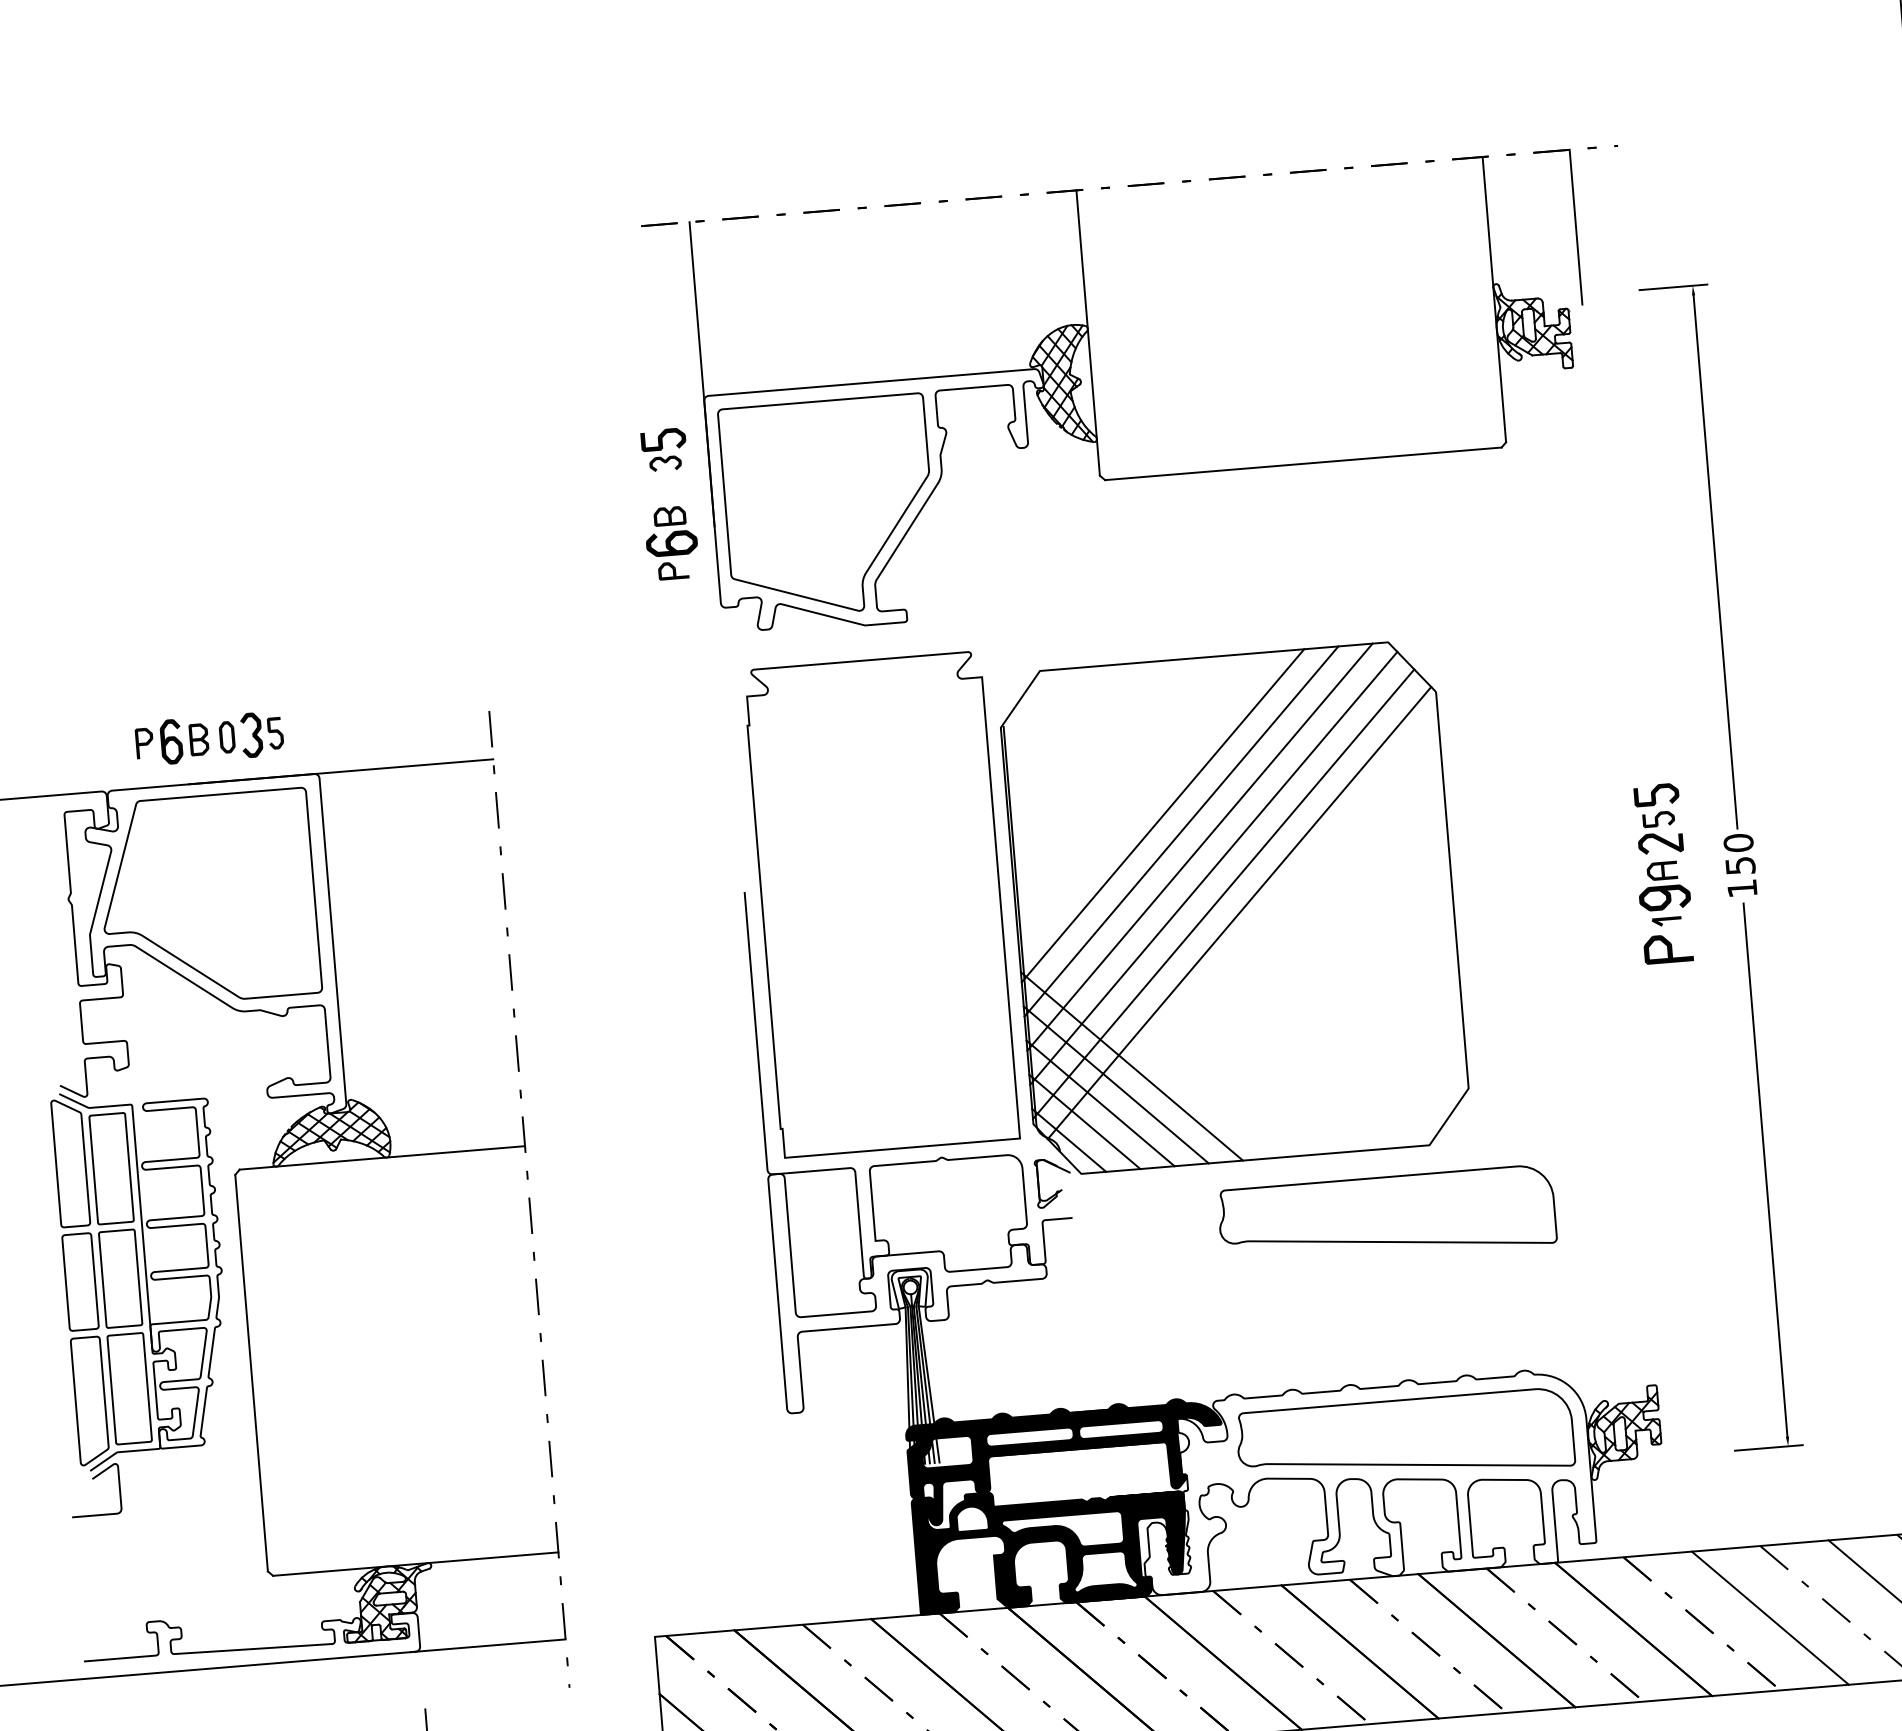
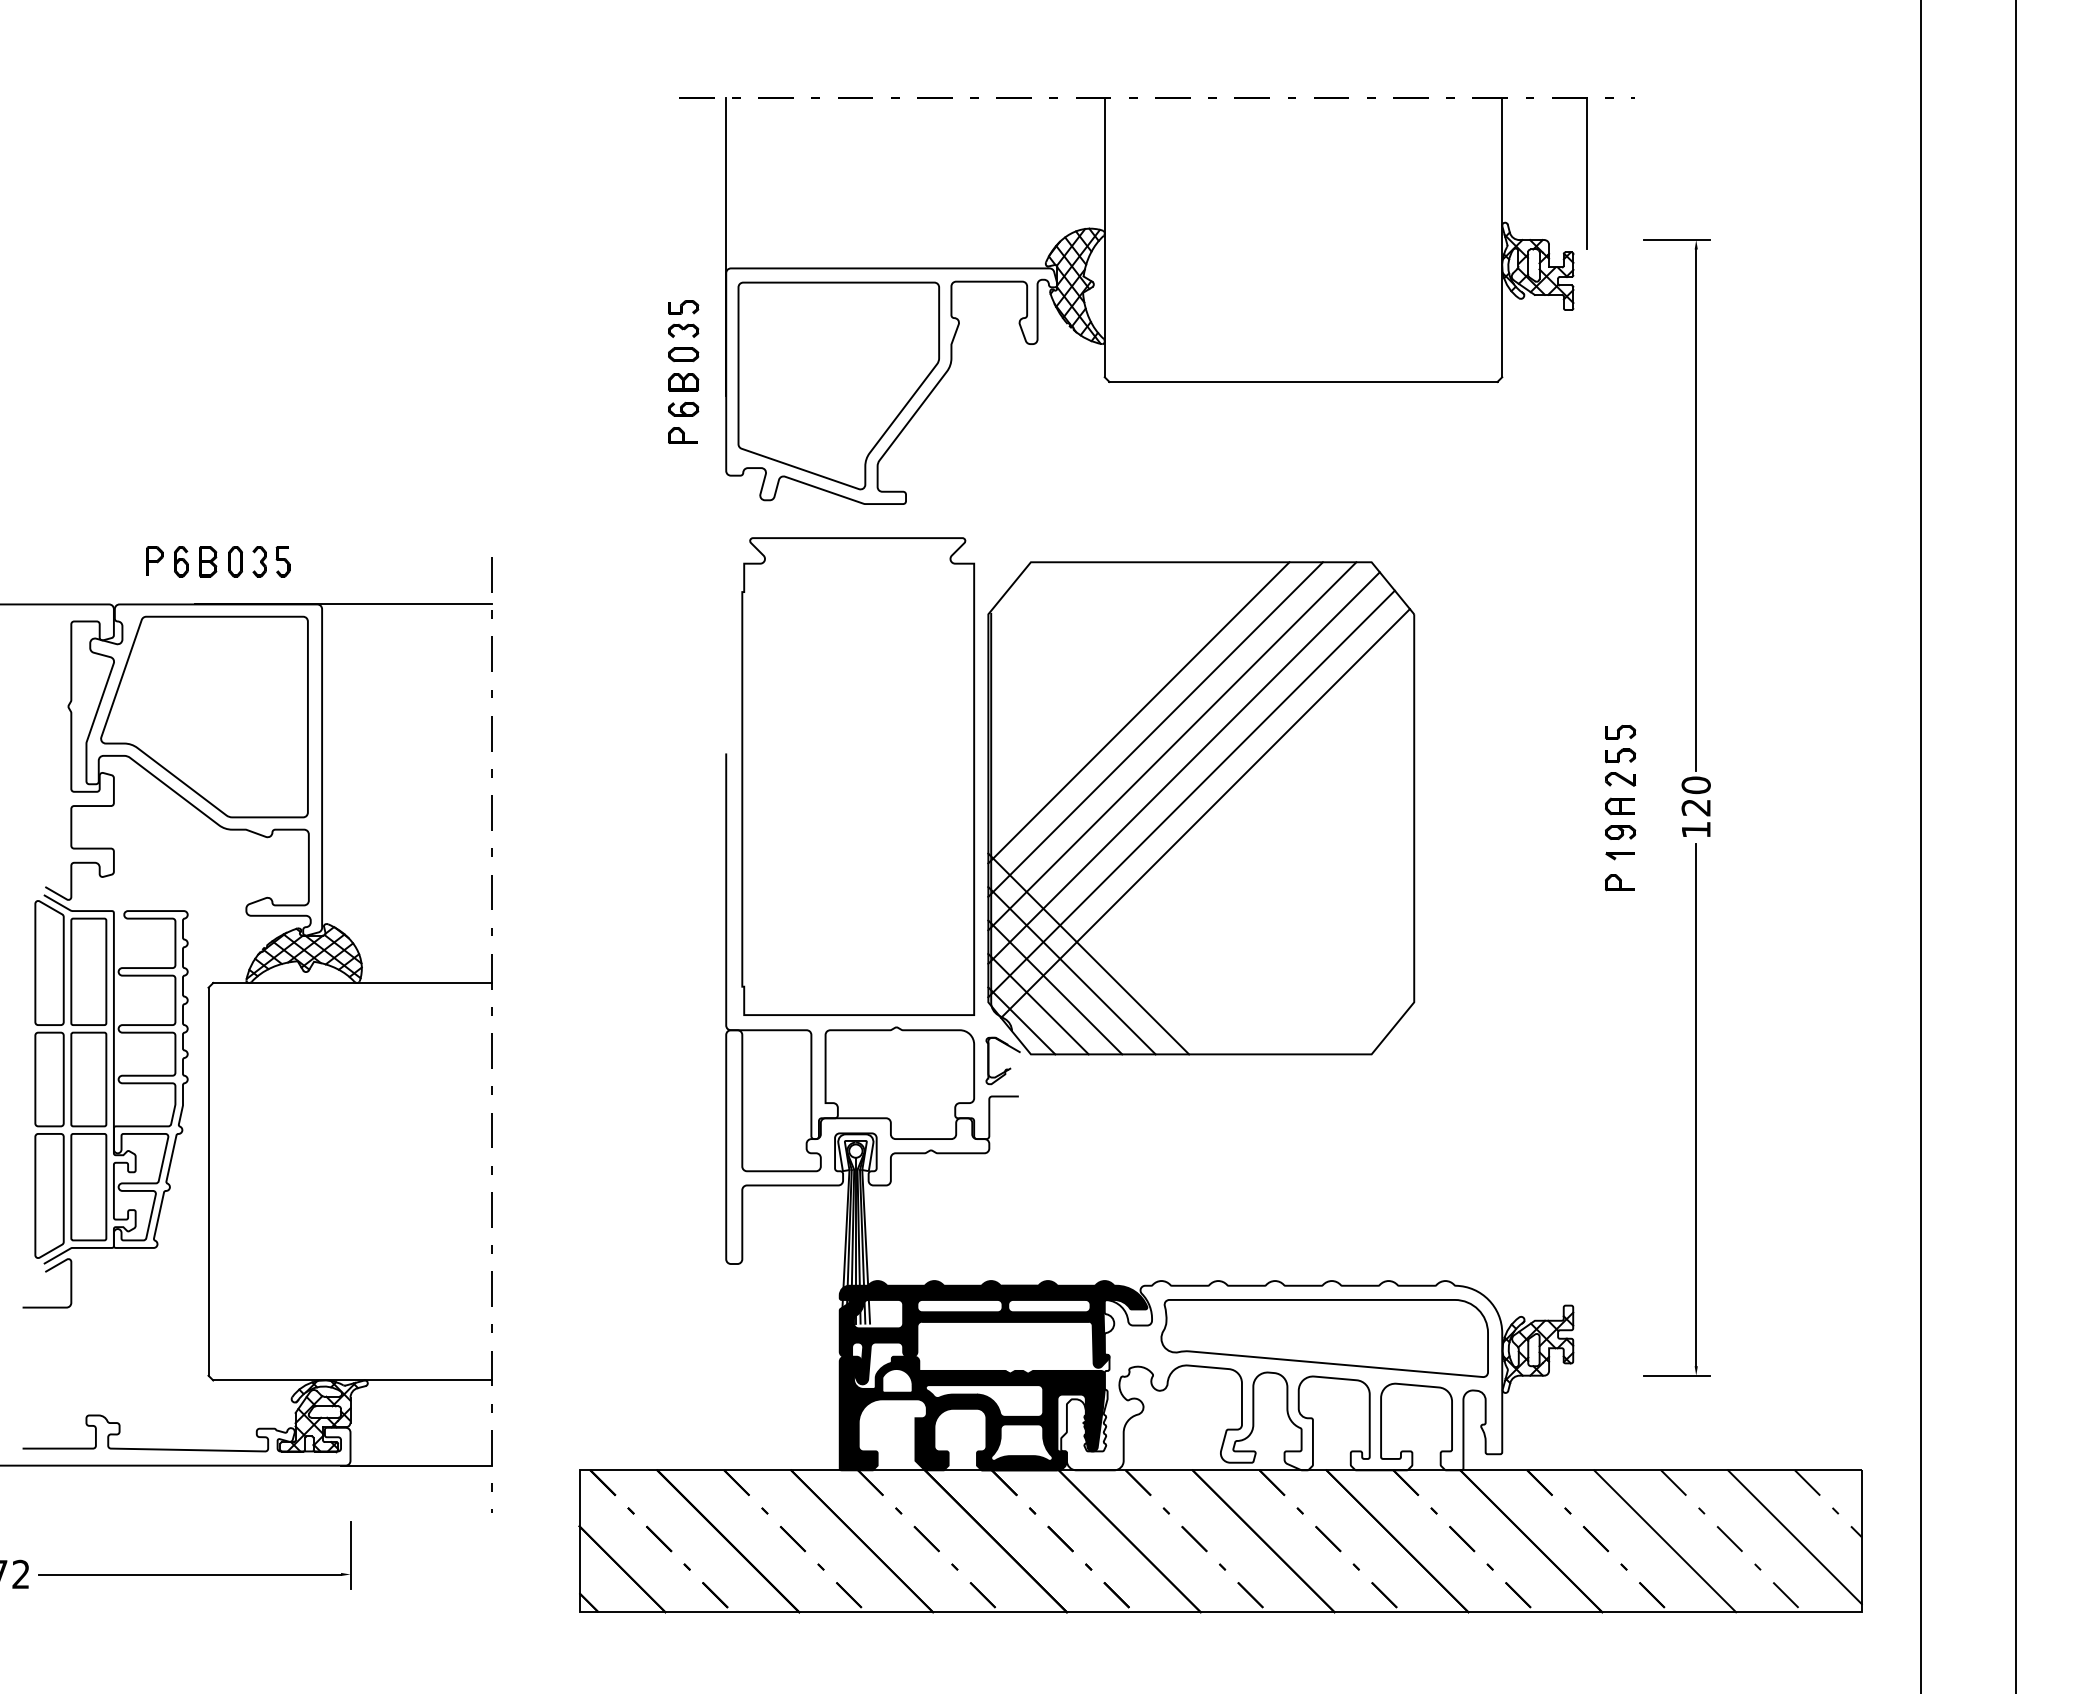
part: (663, 439) -> (683, 307), size x0.71
part: (667, 487) -> (683, 354), added
part: (672, 544) -> (683, 409), size x0.62
part: (251, 735) -> (259, 561), size x0.71
part: (171, 741) -> (181, 561), size x0.71
part: (1656, 795) -> (1620, 732), size x0.71
part: (1660, 843) -> (1620, 779), size x0.71
text: (1739, 865) -> (1695, 807), 150 -> 120
part: (1665, 897) -> (1620, 832), size x0.62
part: (1668, 948) -> (1619, 882), size x0.62
part: (1386, 1216) -> (1324, 1120), removed

